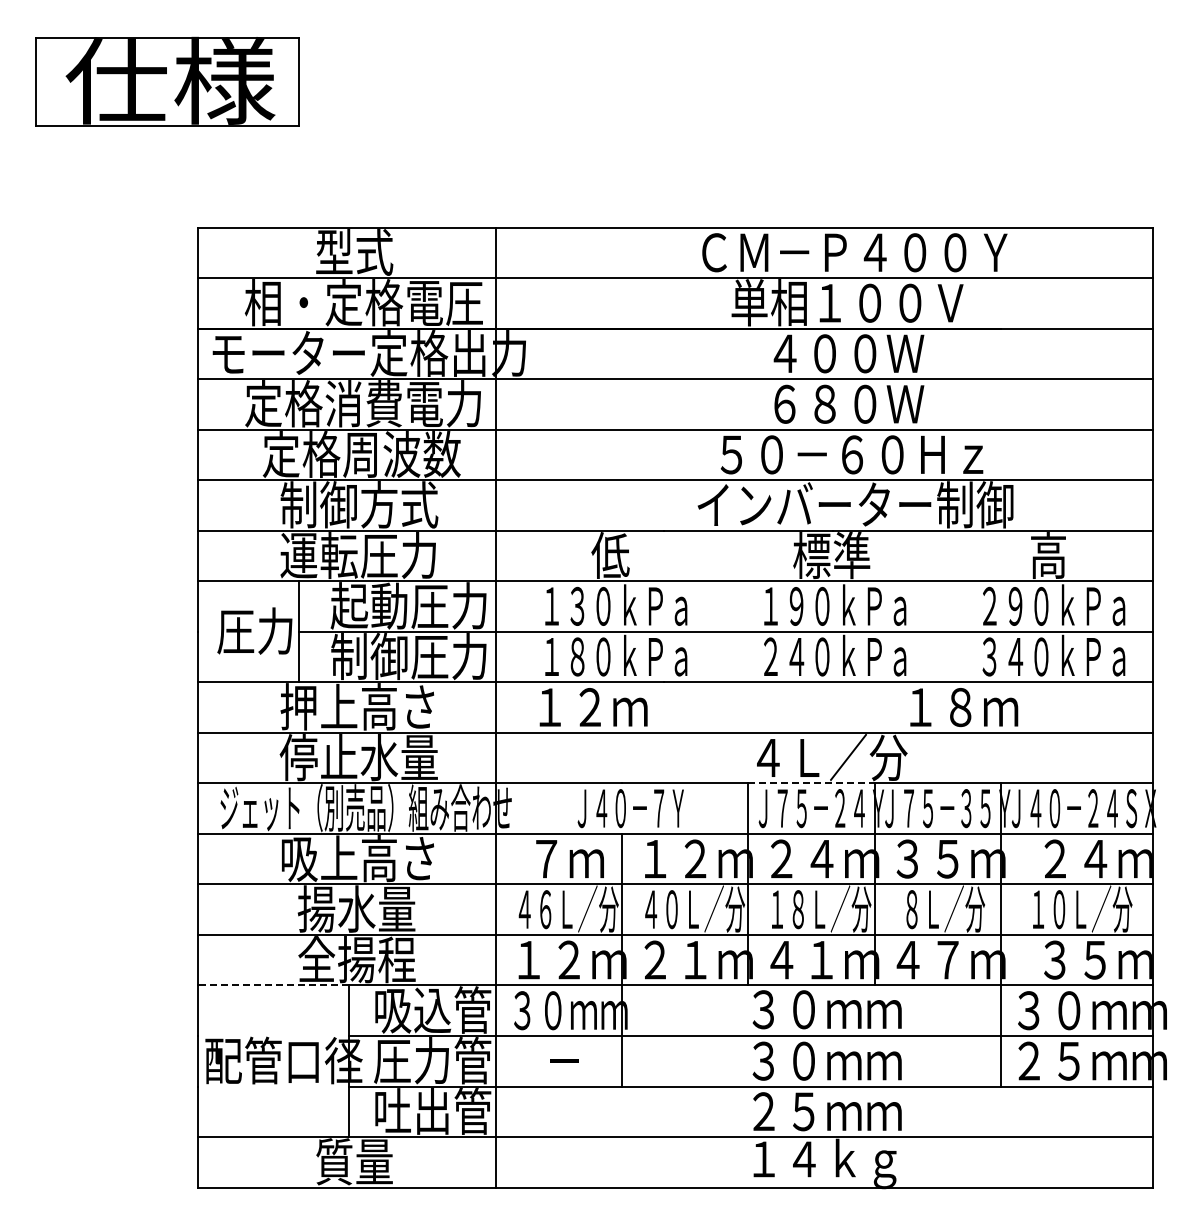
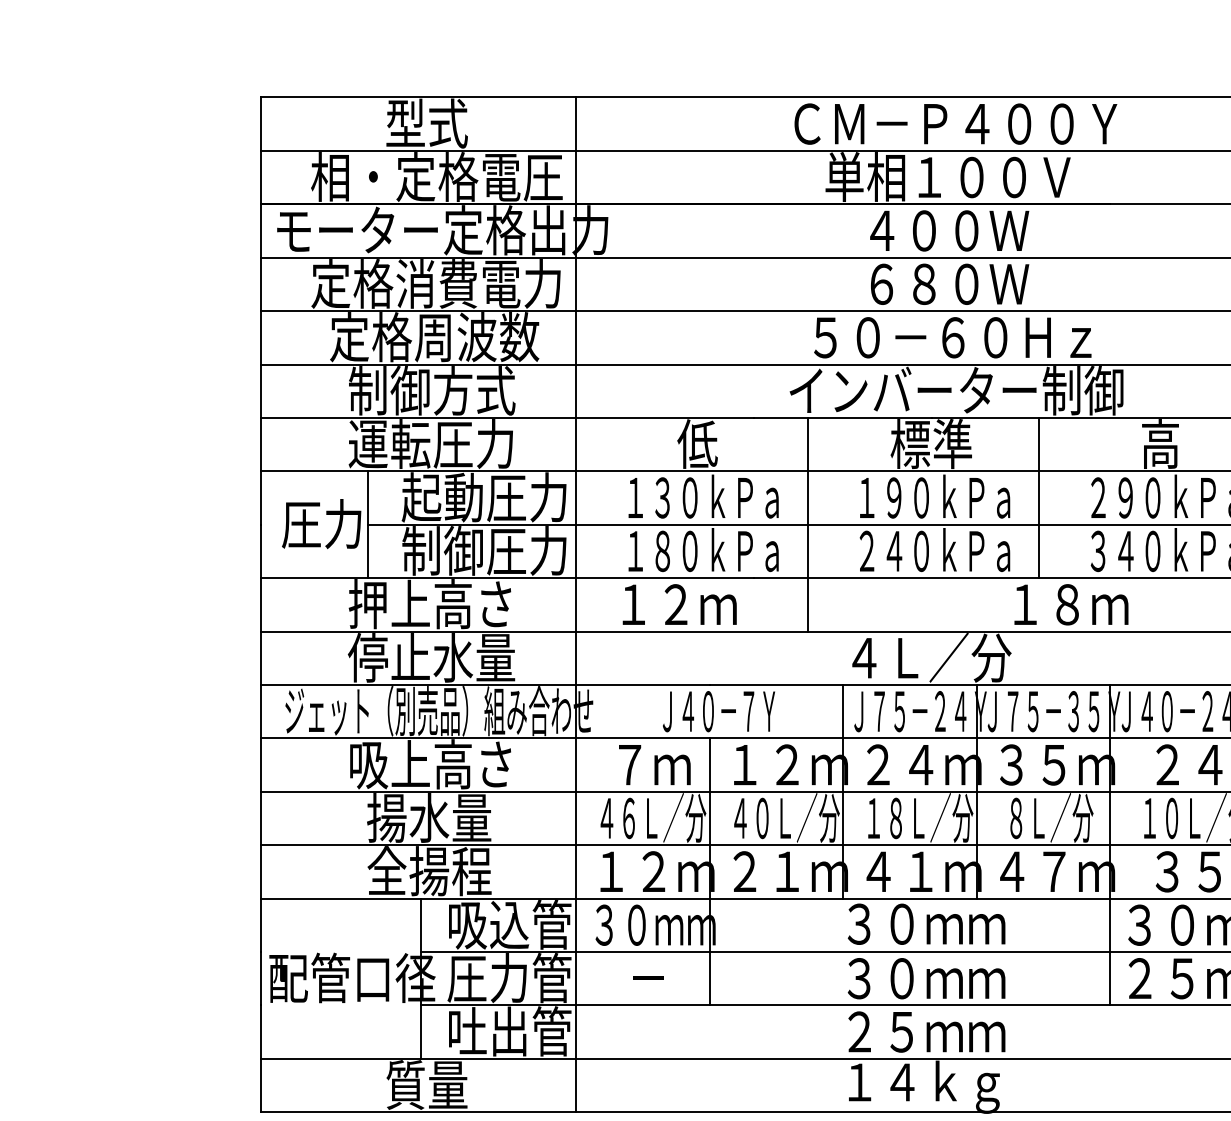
line: (933, 606) -> (1038, 498), added
line: (714, 631) -> (807, 524), added
line: (812, 783) -> (911, 685), dashed -> solid
line: (273, 985) -> (341, 898), dashed -> solid

